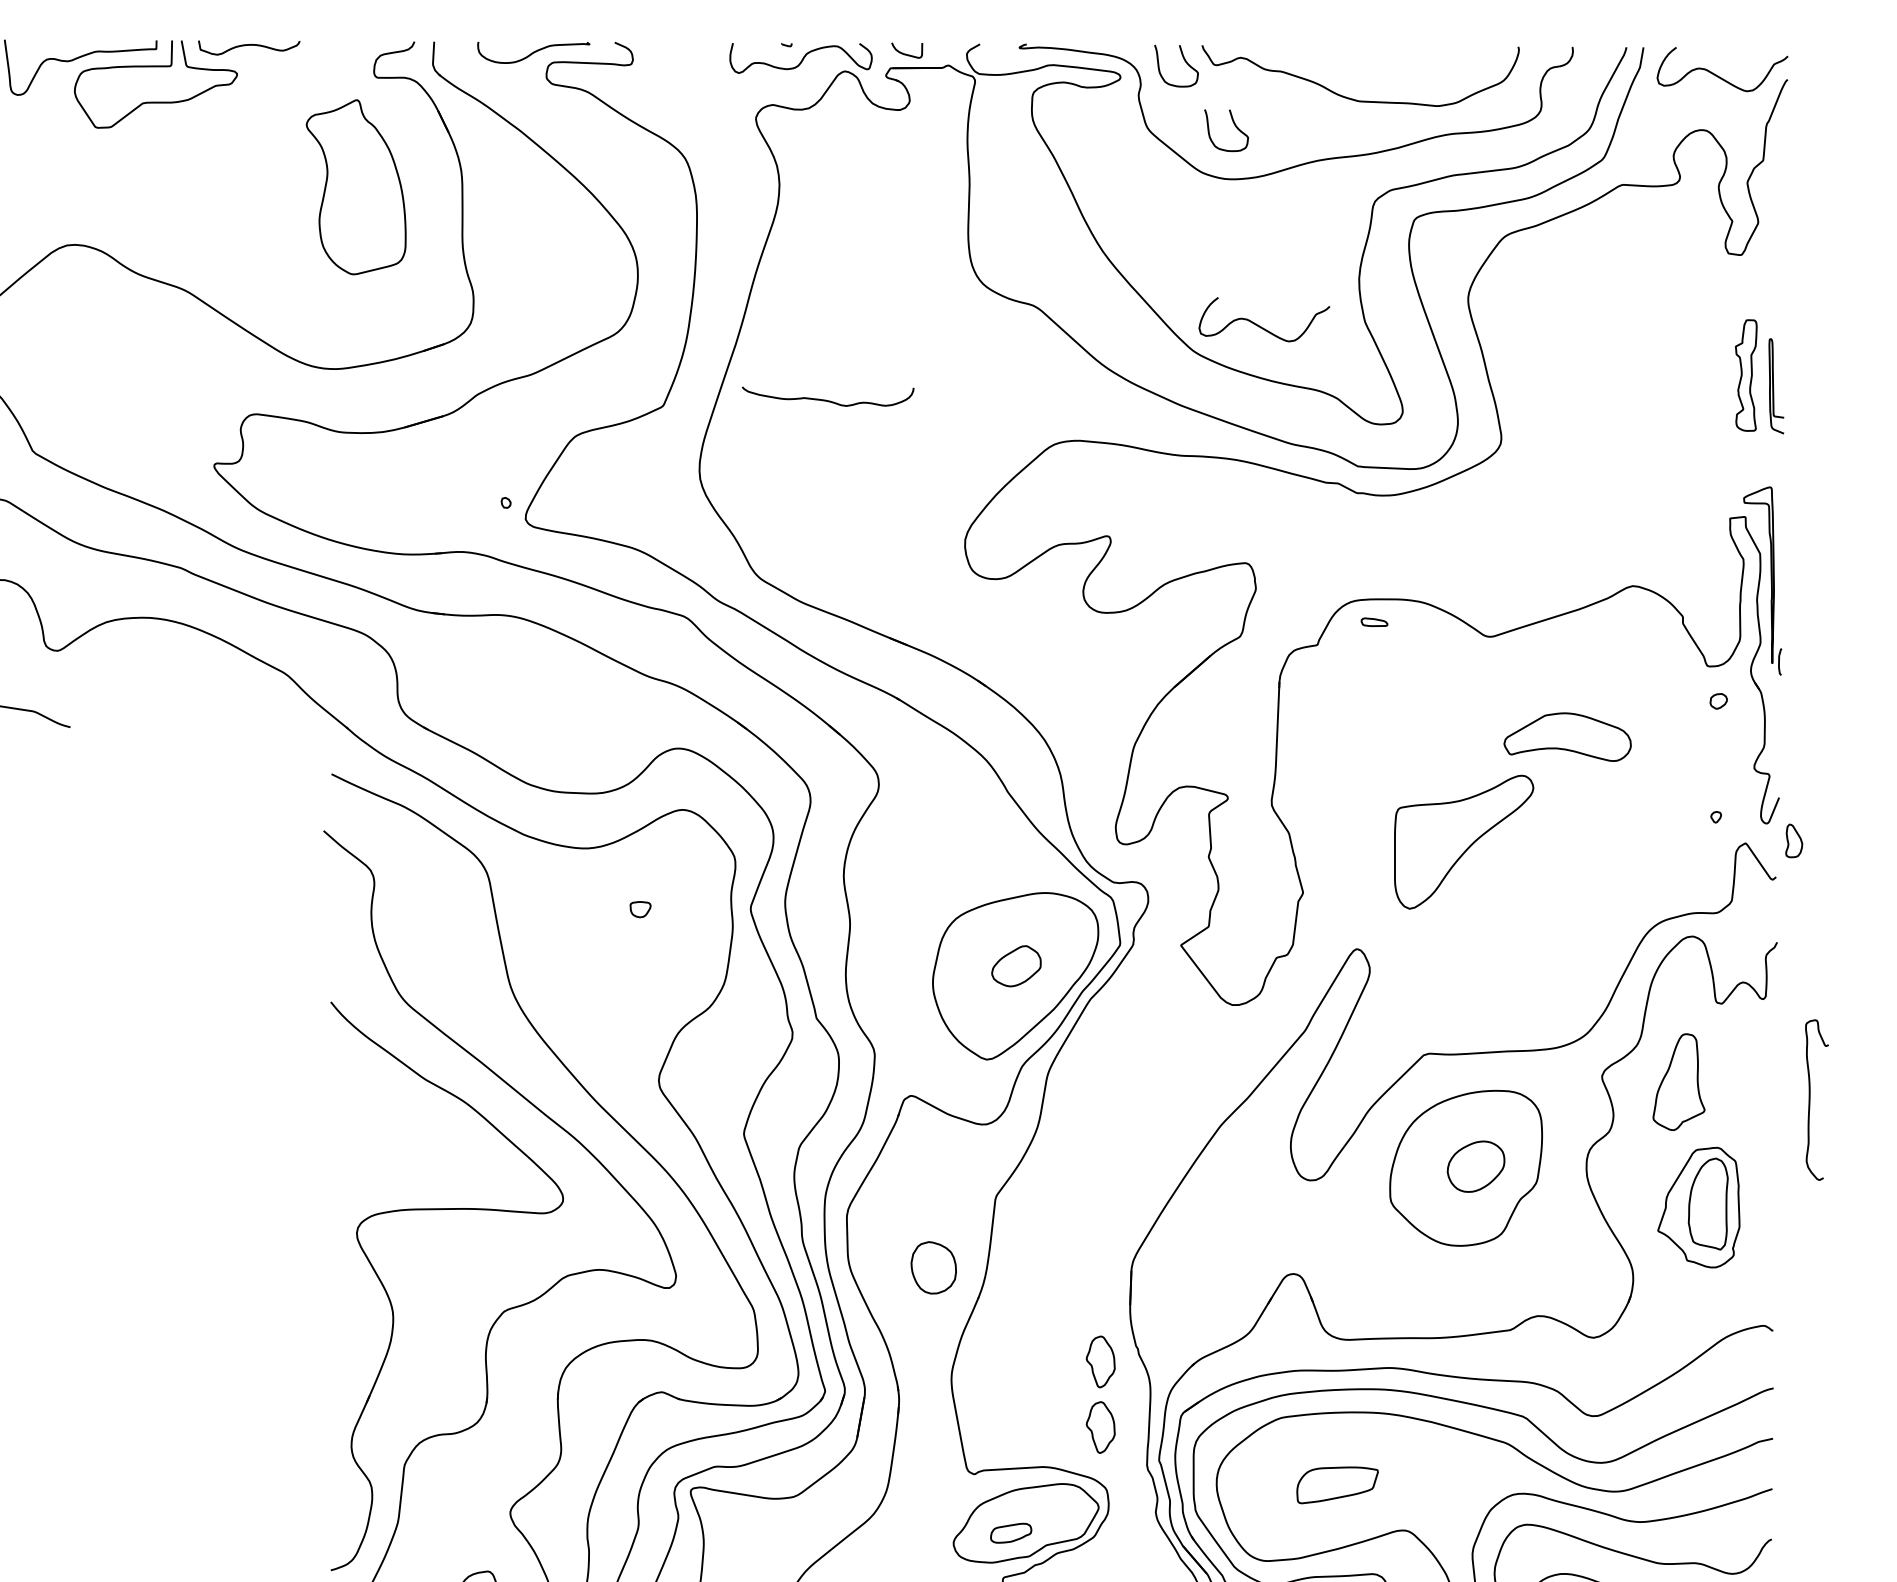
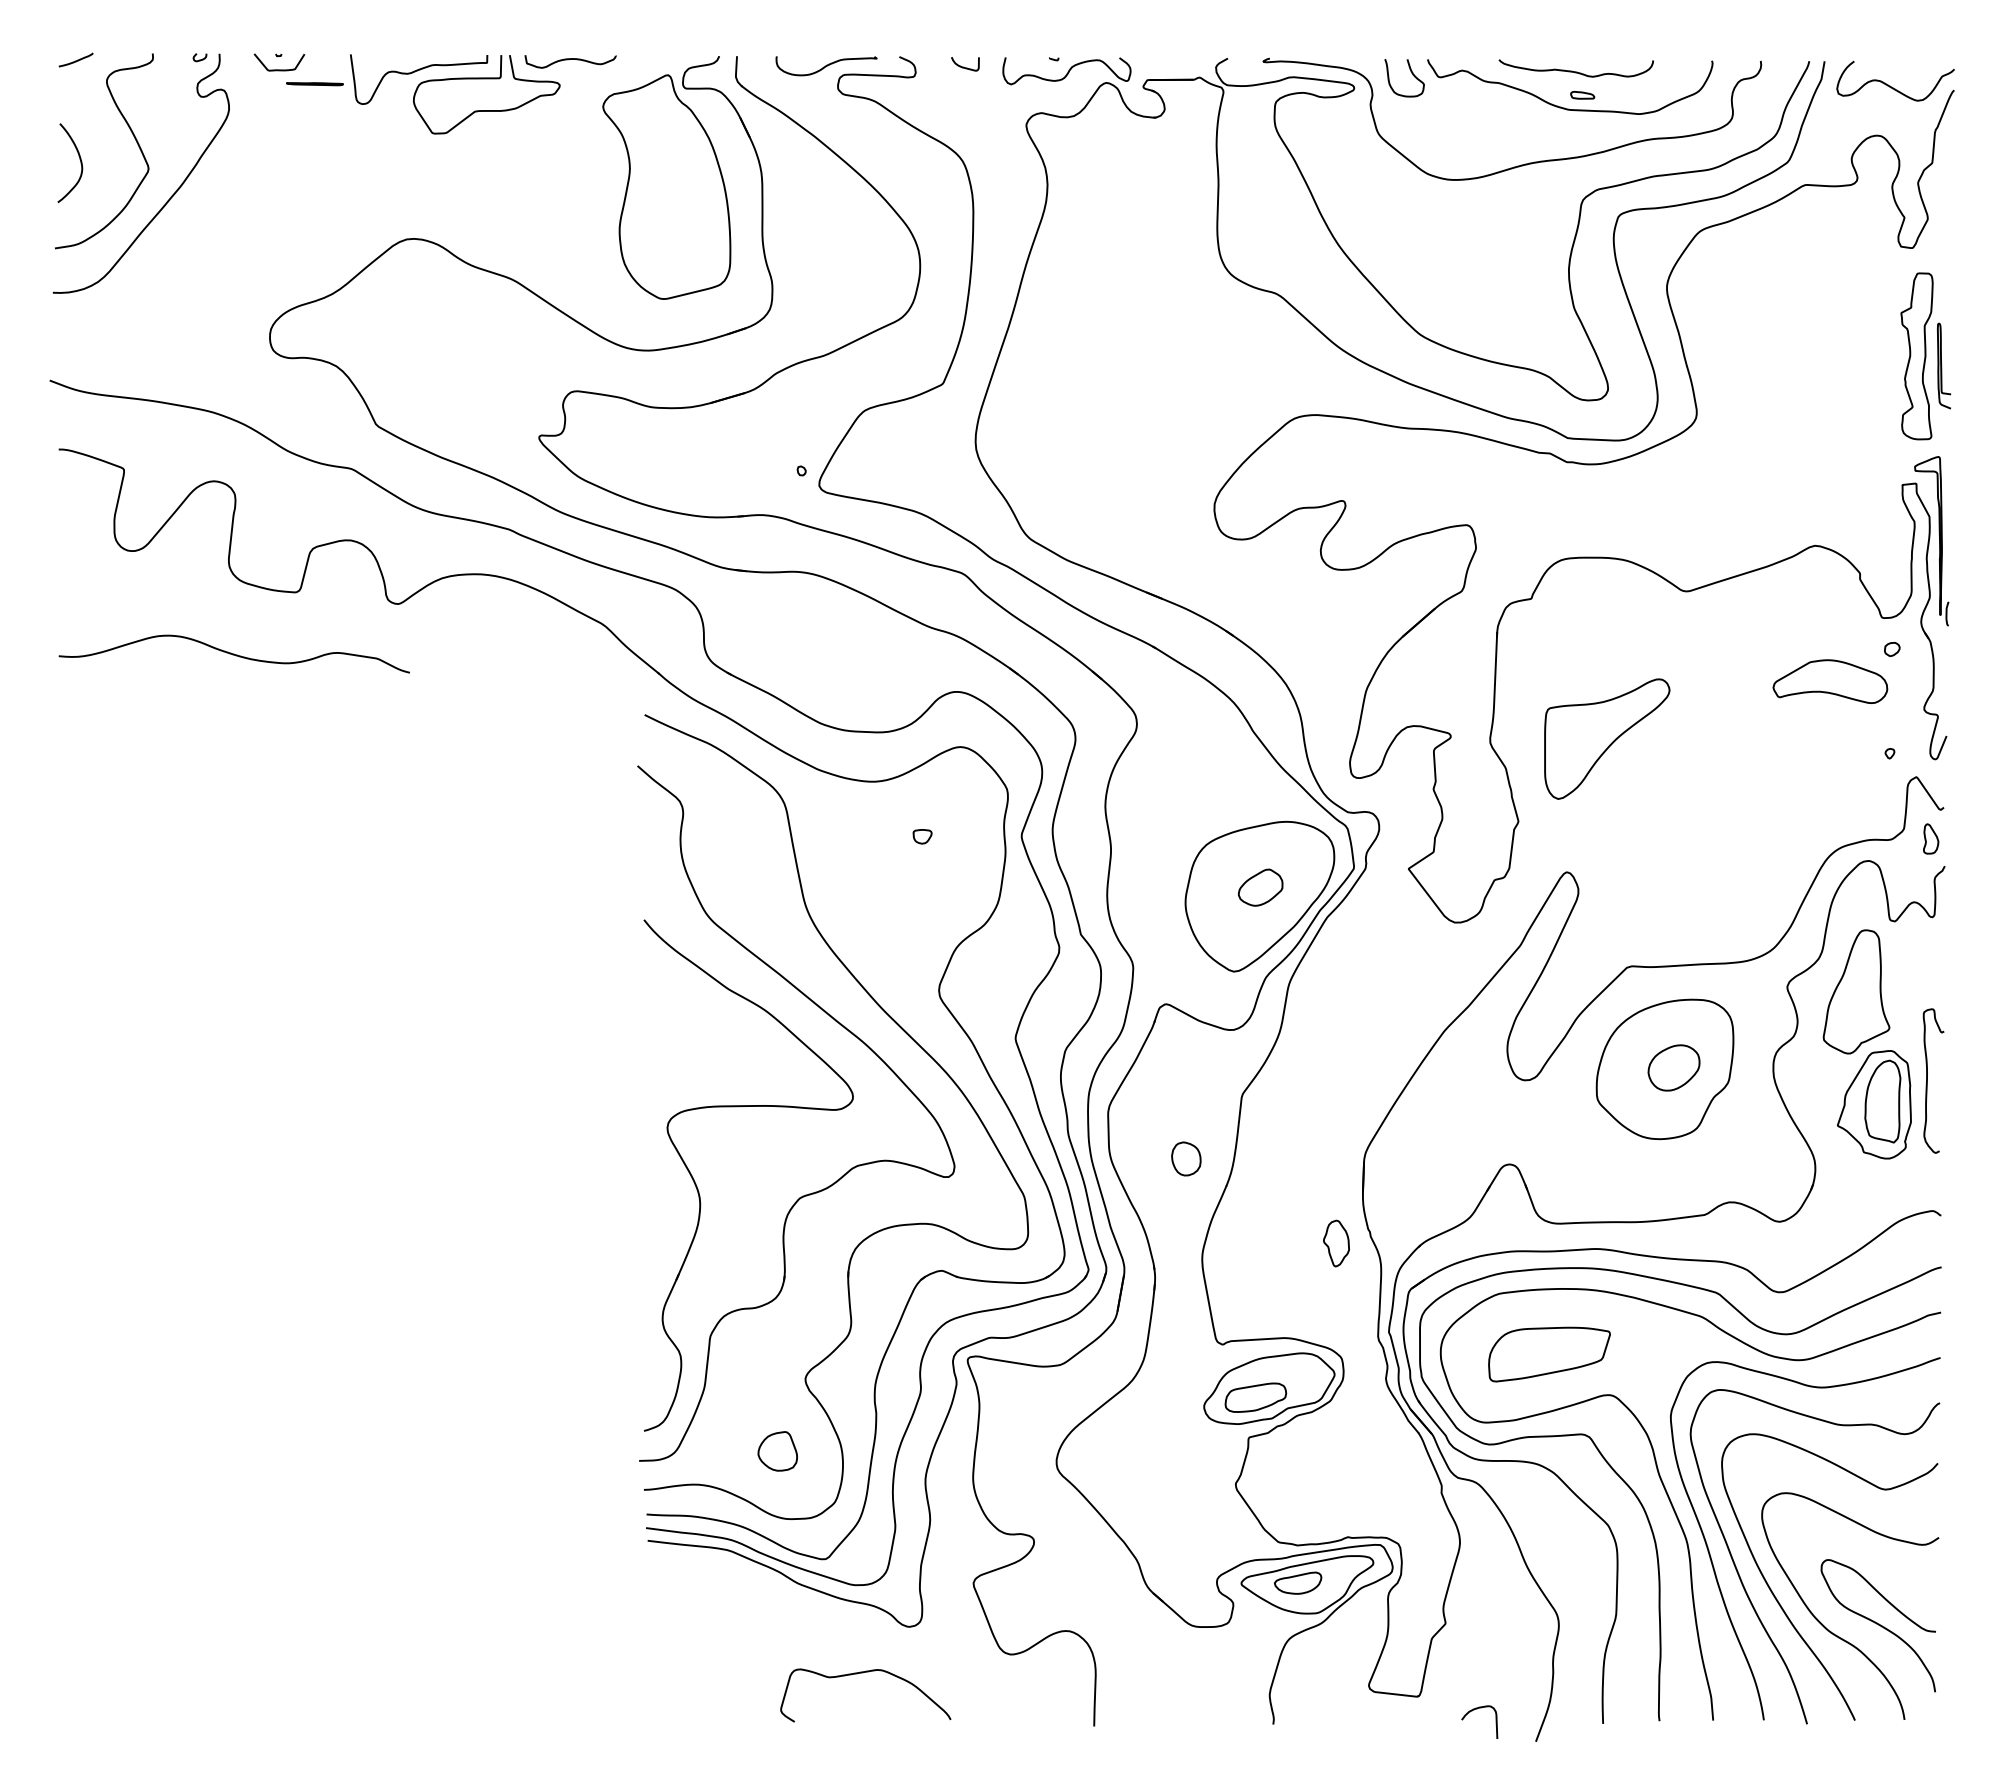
curve: (905, 53) -> (963, 66), moved
curve: (1234, 125) -> (1456, 131), removed
part: (355, 186) -> (666, 186), size x1.43
curve: (1258, 324) -> (1478, 310), removed
part: (1745, 375) -> (1916, 356), size x1.67
curve: (827, 400) -> (1575, 71), moved
part: (1374, 621) -> (1582, 94), moved
part: (1567, 736) -> (1830, 681), moved
part: (1794, 840) -> (1931, 838), moved
part: (1464, 841) -> (1607, 738), moved
part: (1678, 1081) -> (1856, 991), size x1.43
curve: (1810, 1099) -> (1927, 1080), moved
part: (934, 1267) -> (1186, 1158), size x0.71
part: (1100, 1427) -> (1336, 1302), removed
part: (1337, 1485) -> (1549, 1354), size x1.67
part: (1010, 1533) -> (1255, 1397), size x1.67

